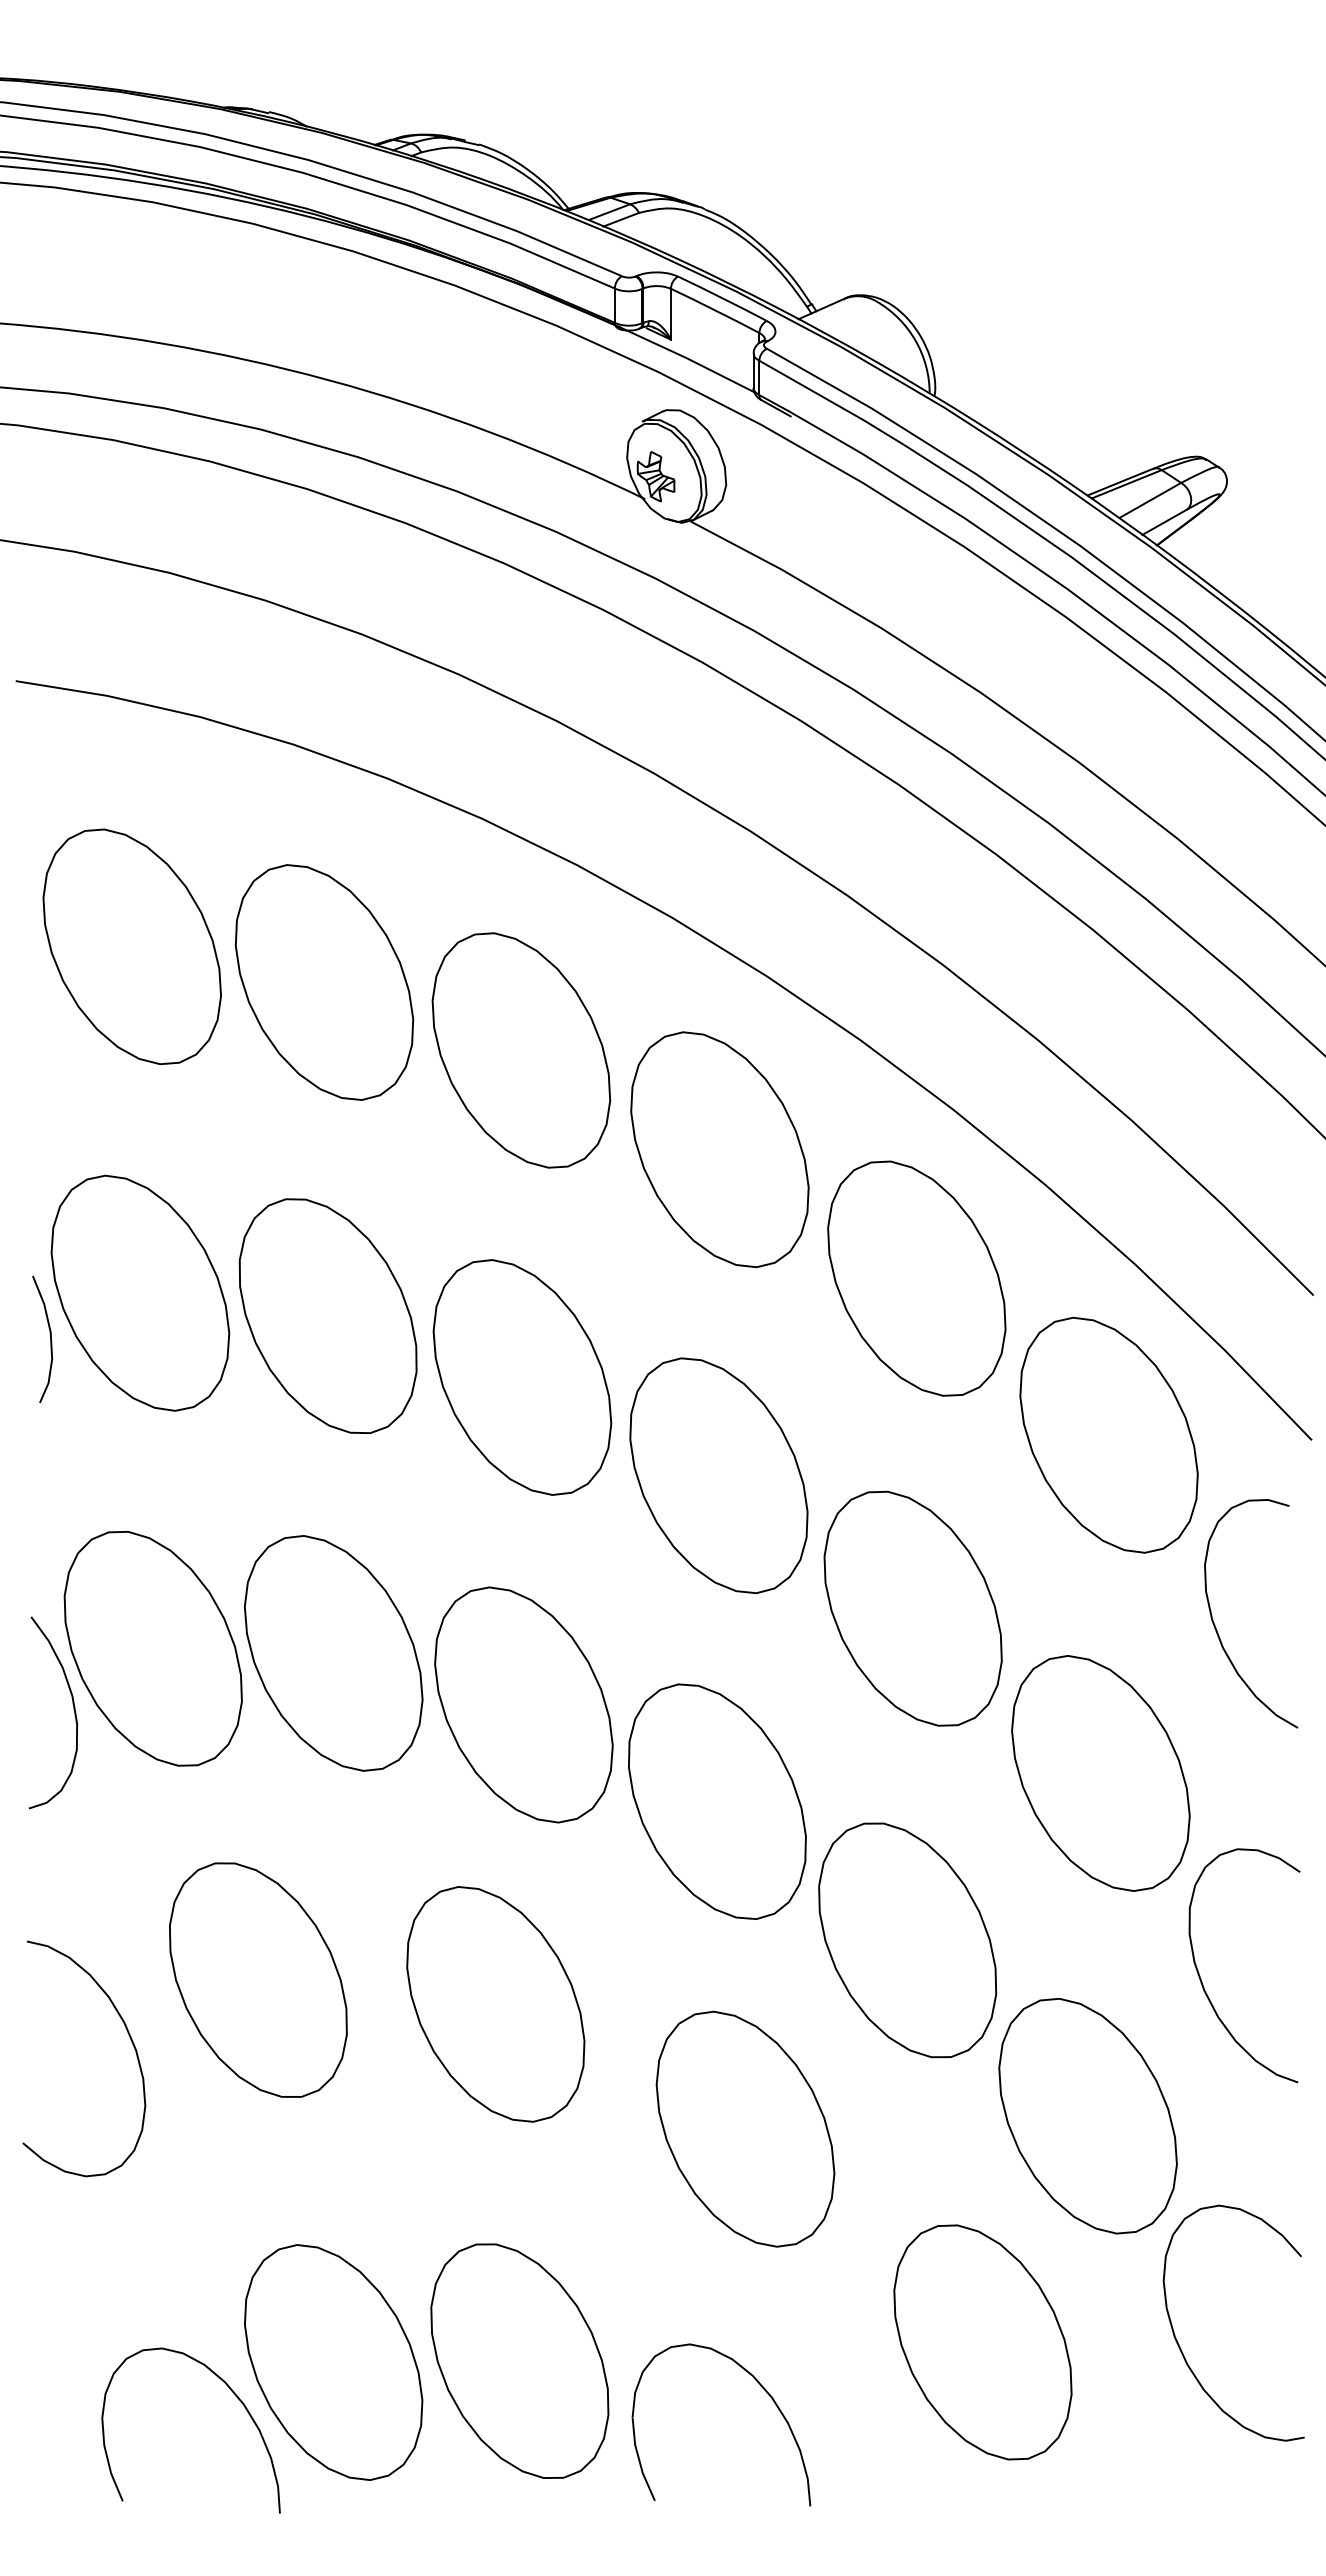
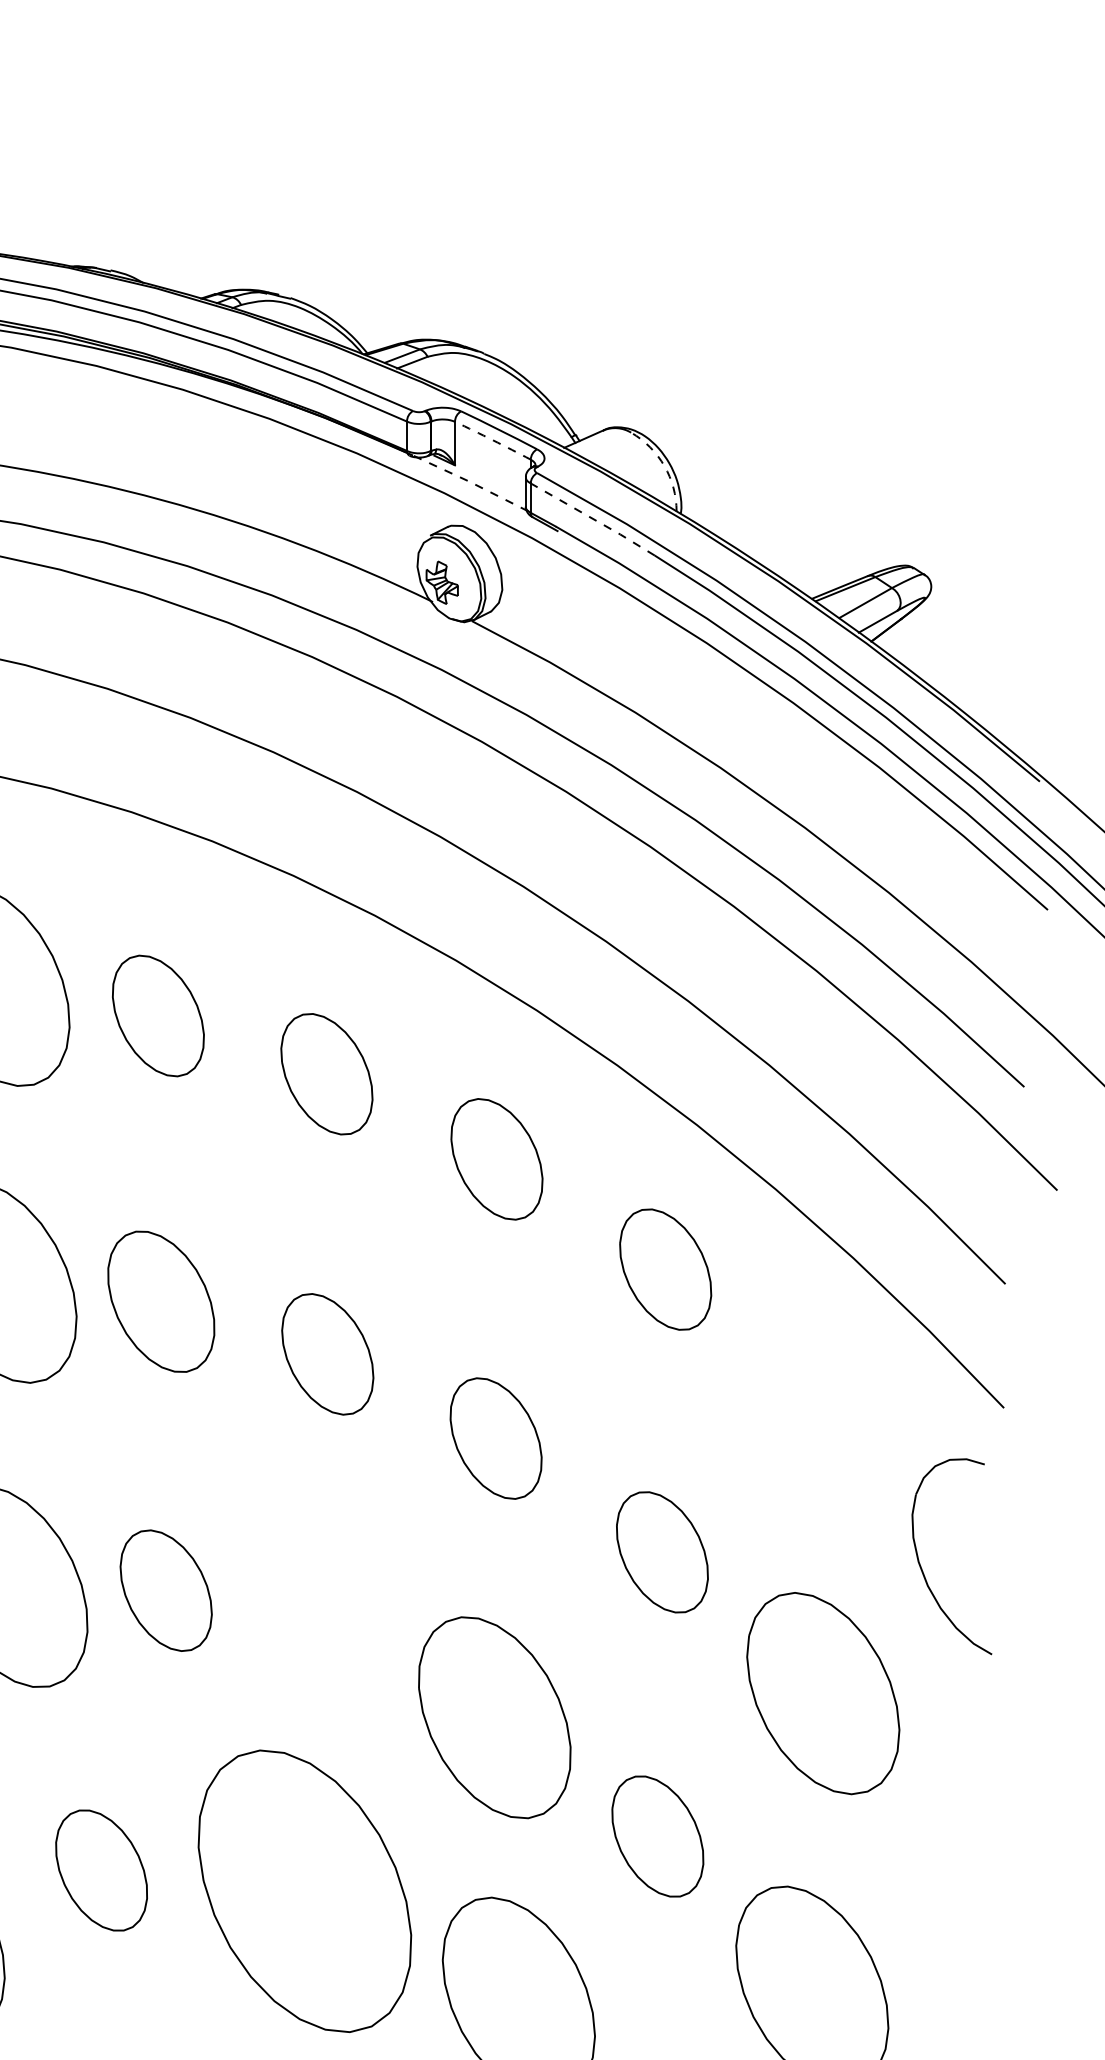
arc: (715, 310) -> (493, 440), solid -> dashed
arc: (915, 340) -> (664, 466), solid -> dashed
line: (686, 358) -> (468, 481), solid -> dashed
line: (832, 402) -> (593, 519), solid -> dashed
part: (324, 982) -> (158, 1016), size x0.6
part: (521, 1050) -> (326, 1074), size x0.6
part: (719, 1149) -> (496, 1159), size x0.6
part: (916, 1278) -> (665, 1269), size x0.6
part: (327, 1315) -> (160, 1301), size x0.7
part: (522, 1377) -> (327, 1354), size x0.6
part: (1108, 1434) -> (829, 1403), removed
part: (718, 1475) -> (495, 1438), size x0.6
part: (912, 1608) -> (661, 1552), size x0.6
part: (333, 1653) -> (165, 1590), size x0.6
part: (523, 1704) -> (328, 1634), removed
part: (907, 1940) -> (657, 1836), size x0.6
part: (1201, 1978) -> (909, 1869), removed
part: (258, 1979) -> (101, 1870), size x0.6
part: (495, 2004) -> (304, 1891), size x1.4

